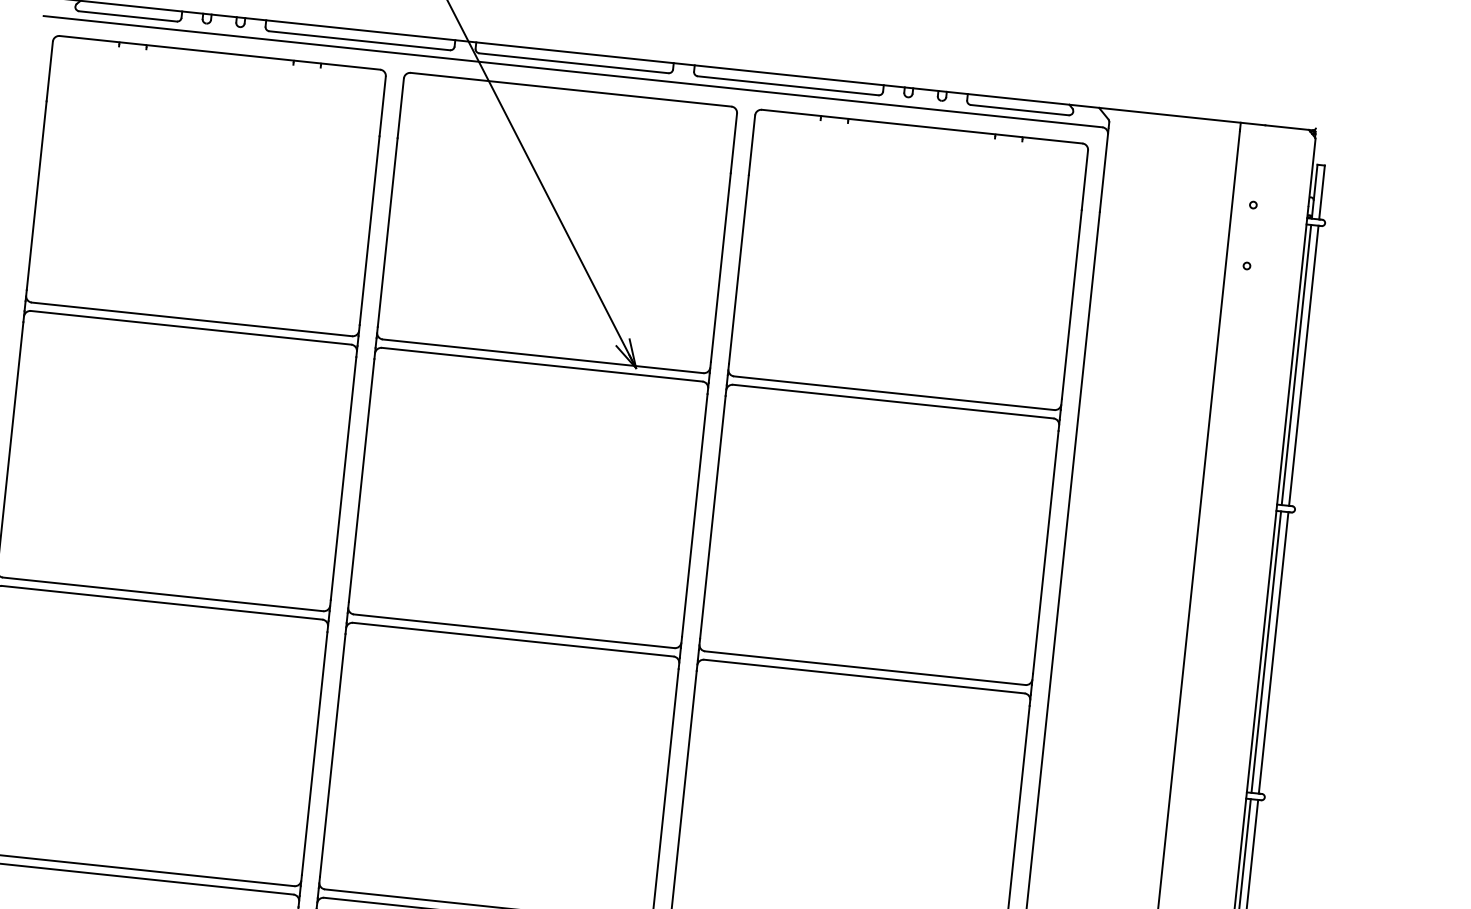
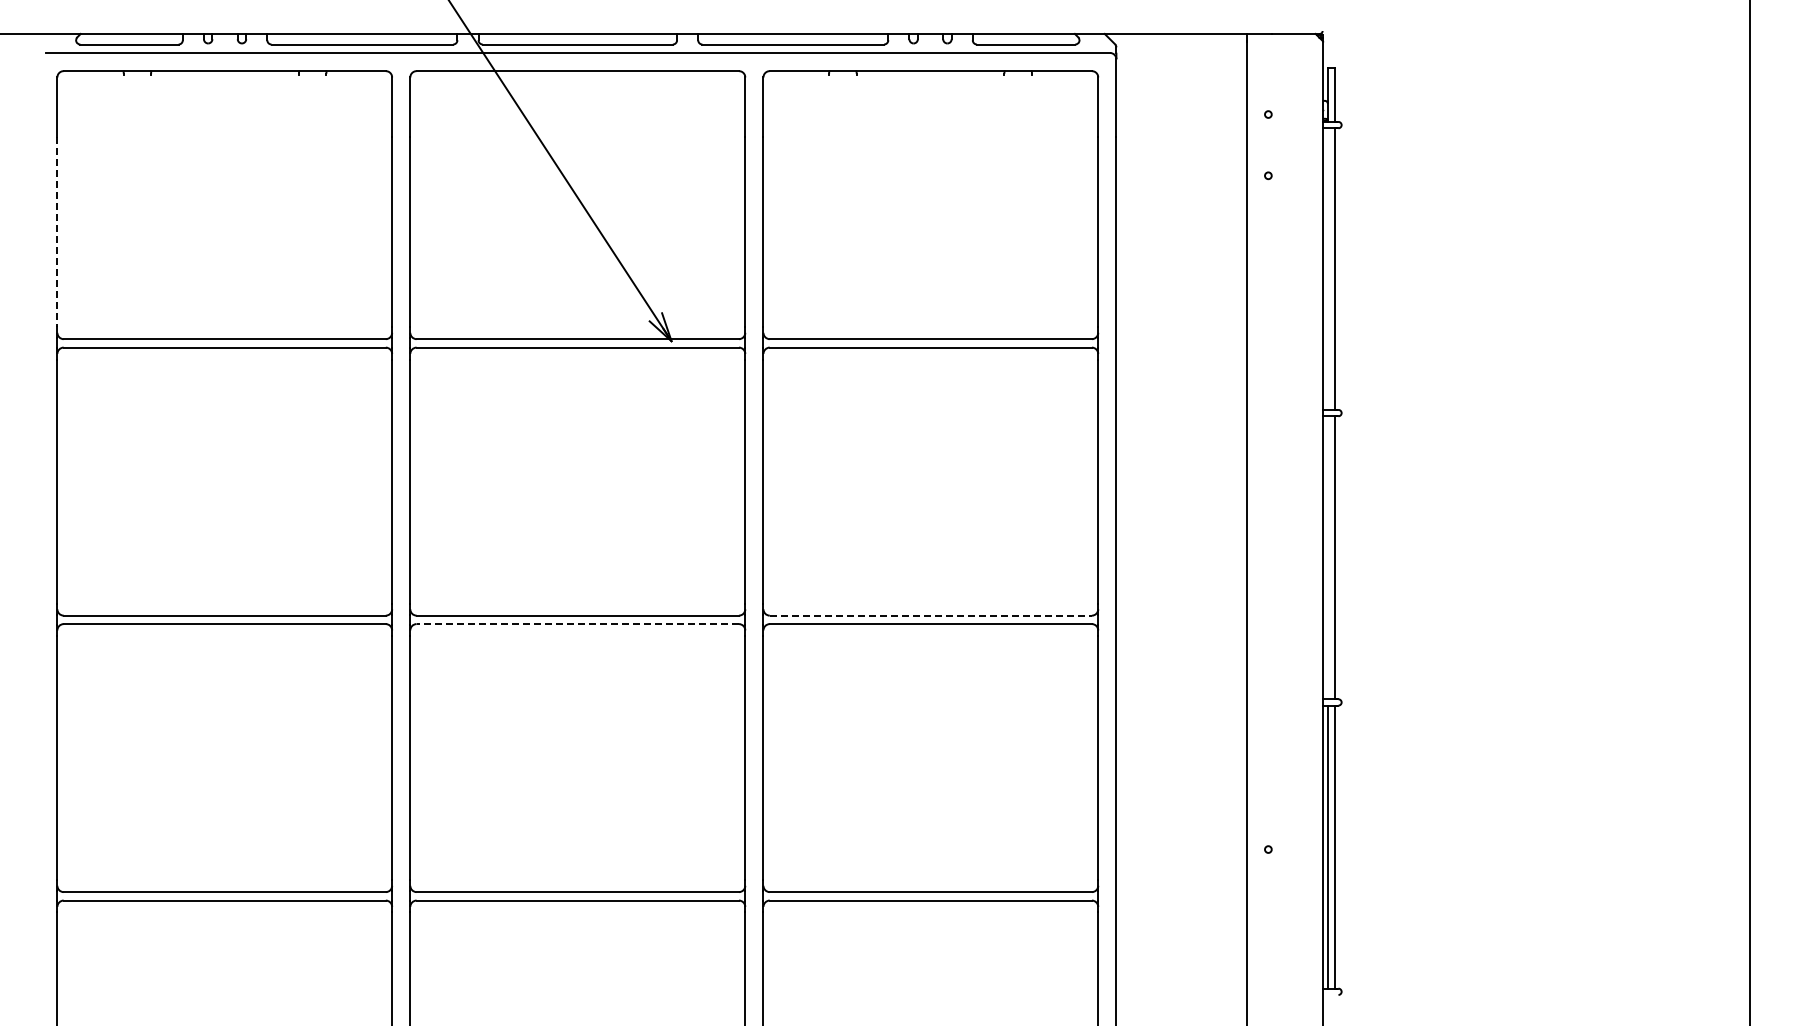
line: (36, 195) -> (57, 232), solid -> dashed
line: (1296, 364) -> (1327, 268), removed
line: (512, 640) -> (577, 624), solid -> dashed
line: (1265, 651) -> (1327, 557), removed
line: (865, 668) -> (931, 615), solid -> dashed

